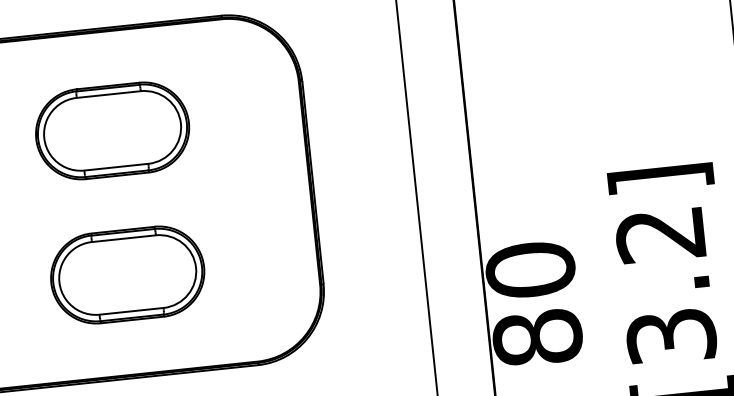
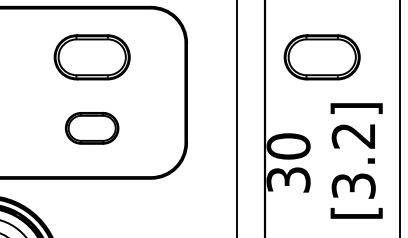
part: (578, 82) -> (321, 57), added
part: (126, 275) -> (91, 128), size x0.7
text: (537, 337) -> (288, 179), 80 -> 30

